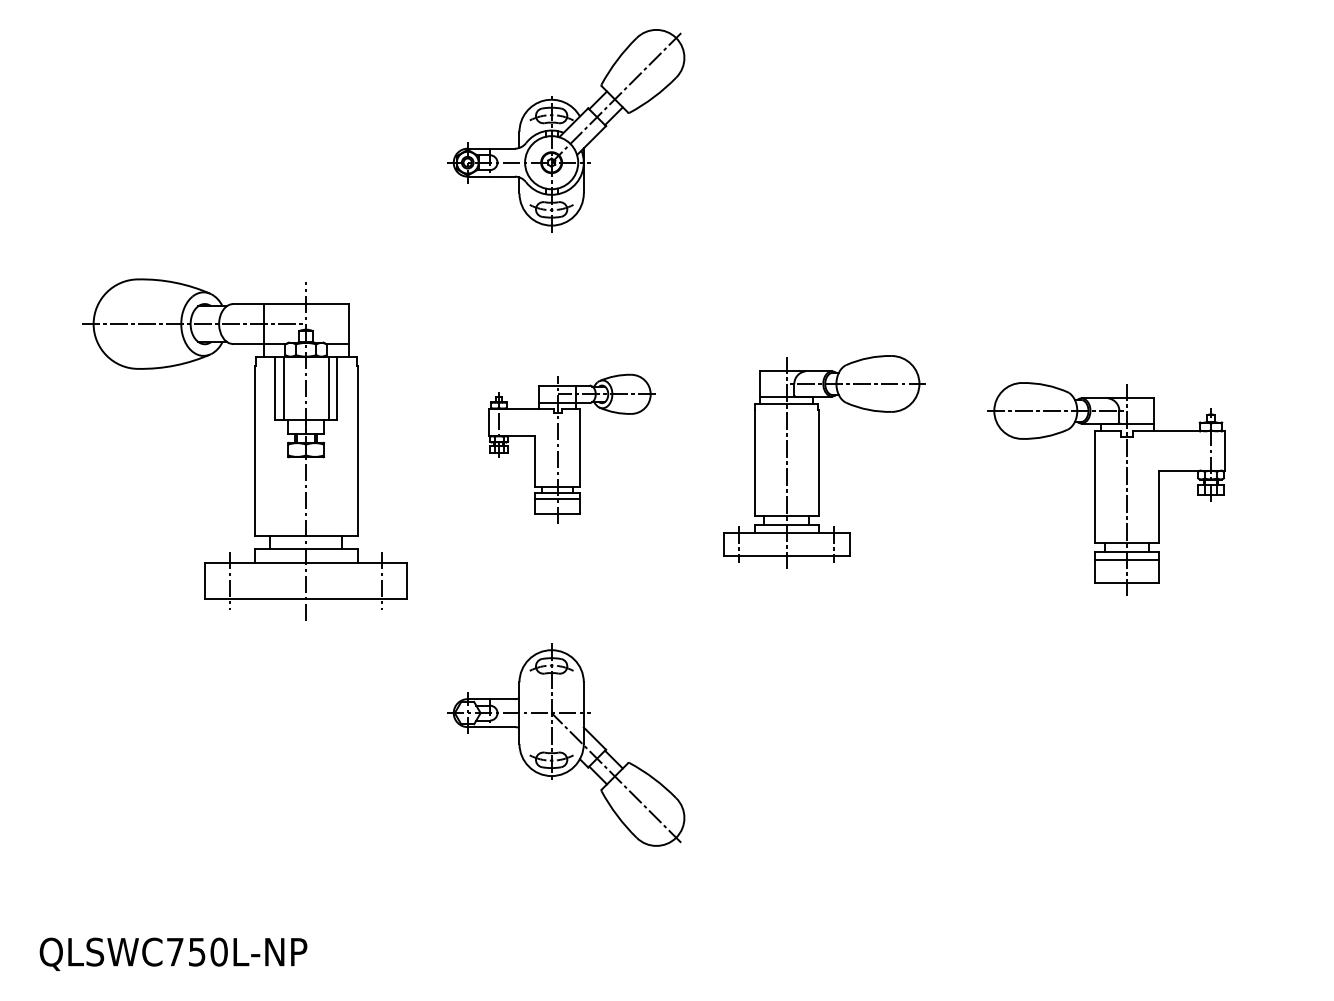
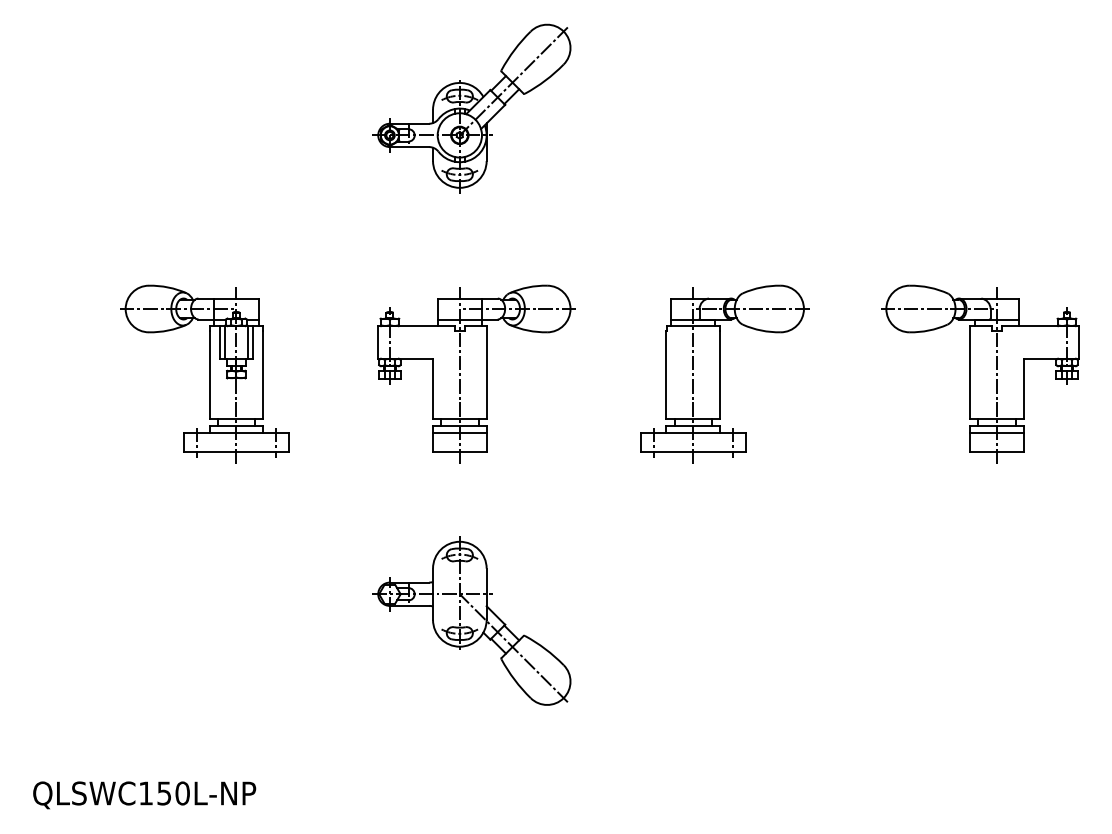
part: (245, 448) -> (204, 373), size x0.62
part: (571, 448) -> (476, 373), size x1.43
part: (824, 461) -> (724, 373), moved
part: (1106, 488) -> (979, 373), moved
text: (175, 952) -> (146, 793), QLSWC750L-NP -> QLSWC150L-NP

